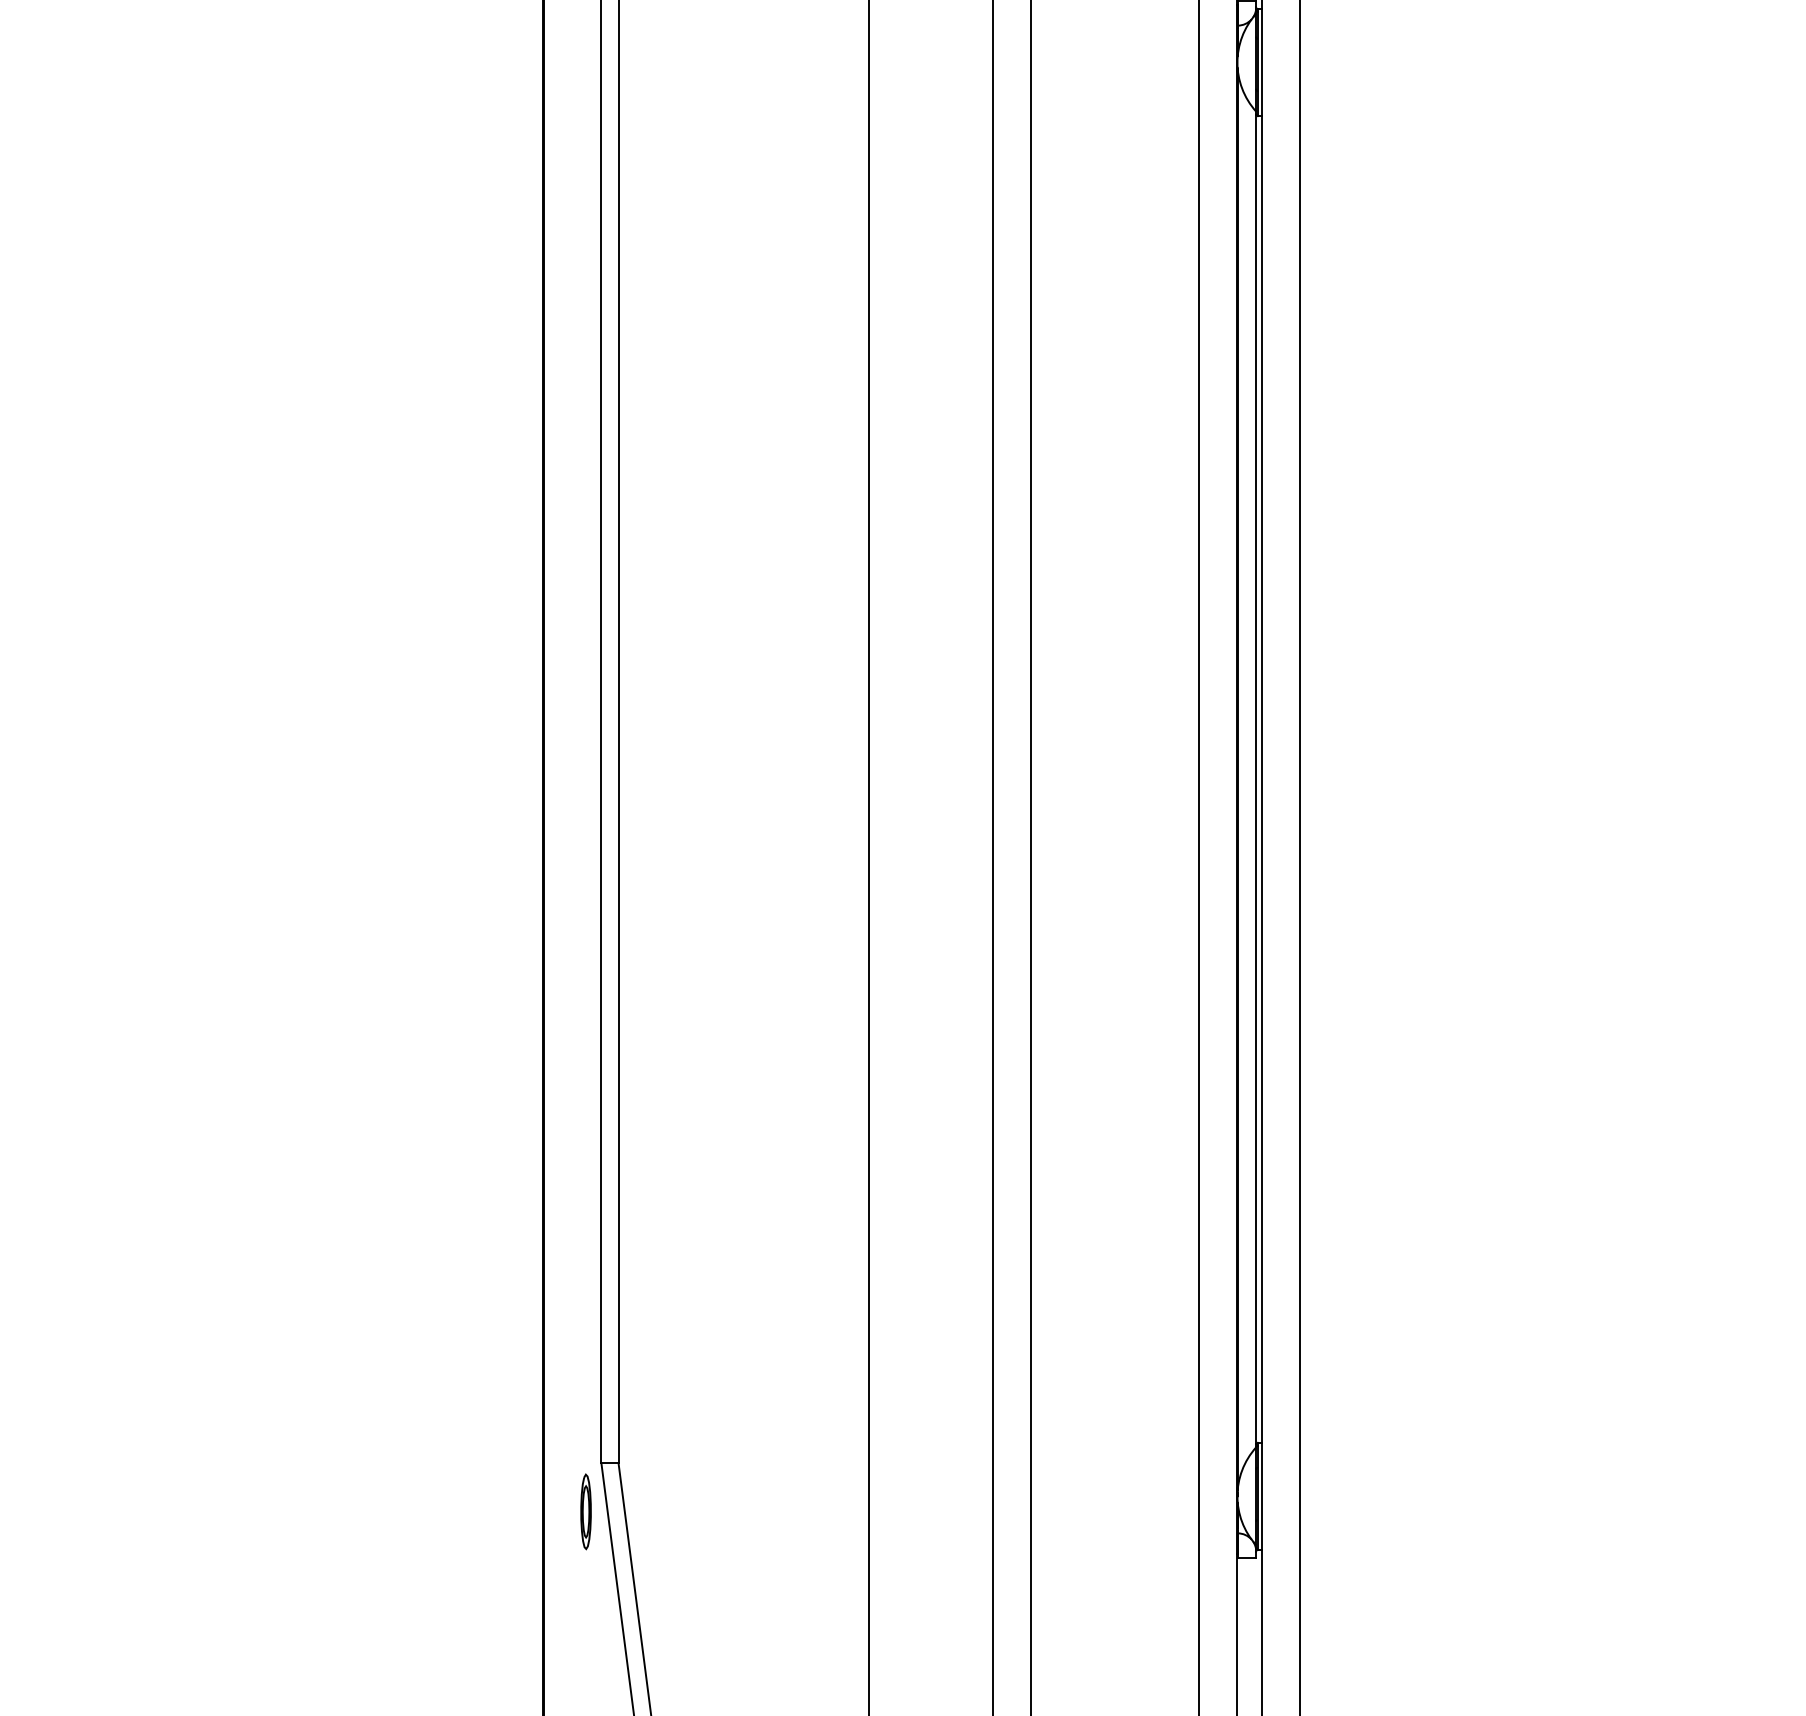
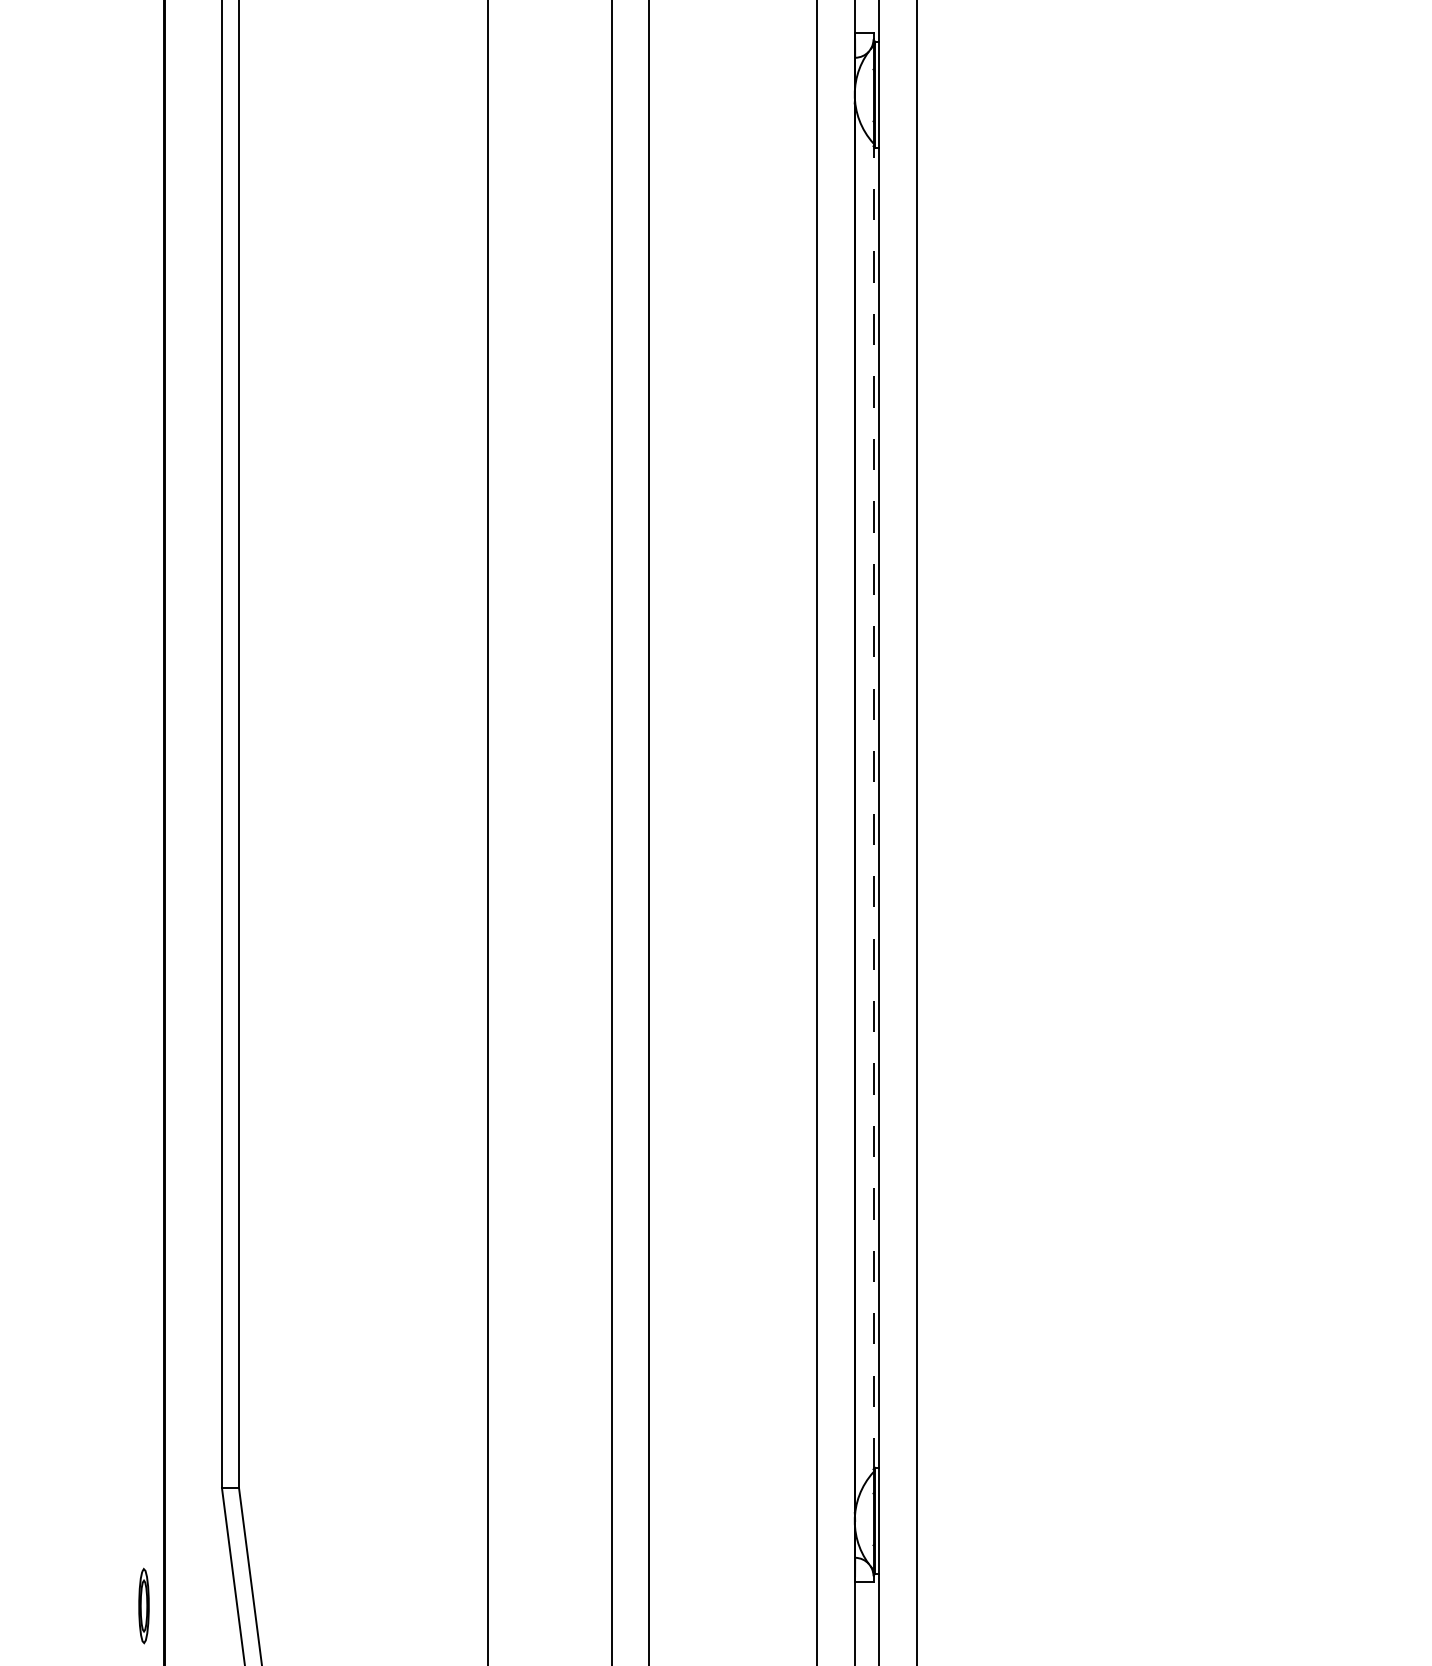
line: (1256, 779) -> (873, 807), solid -> dashed
part: (585, 1511) -> (143, 1605), moved

